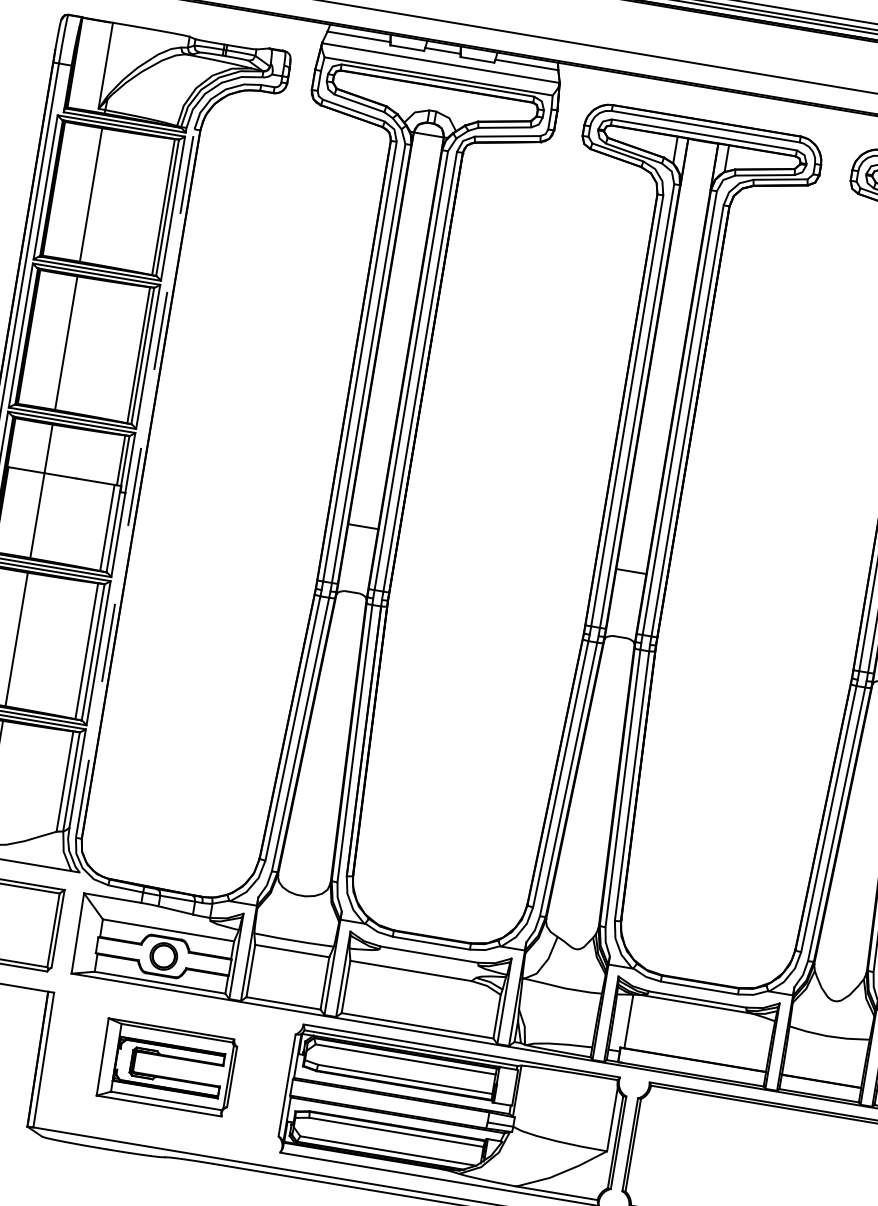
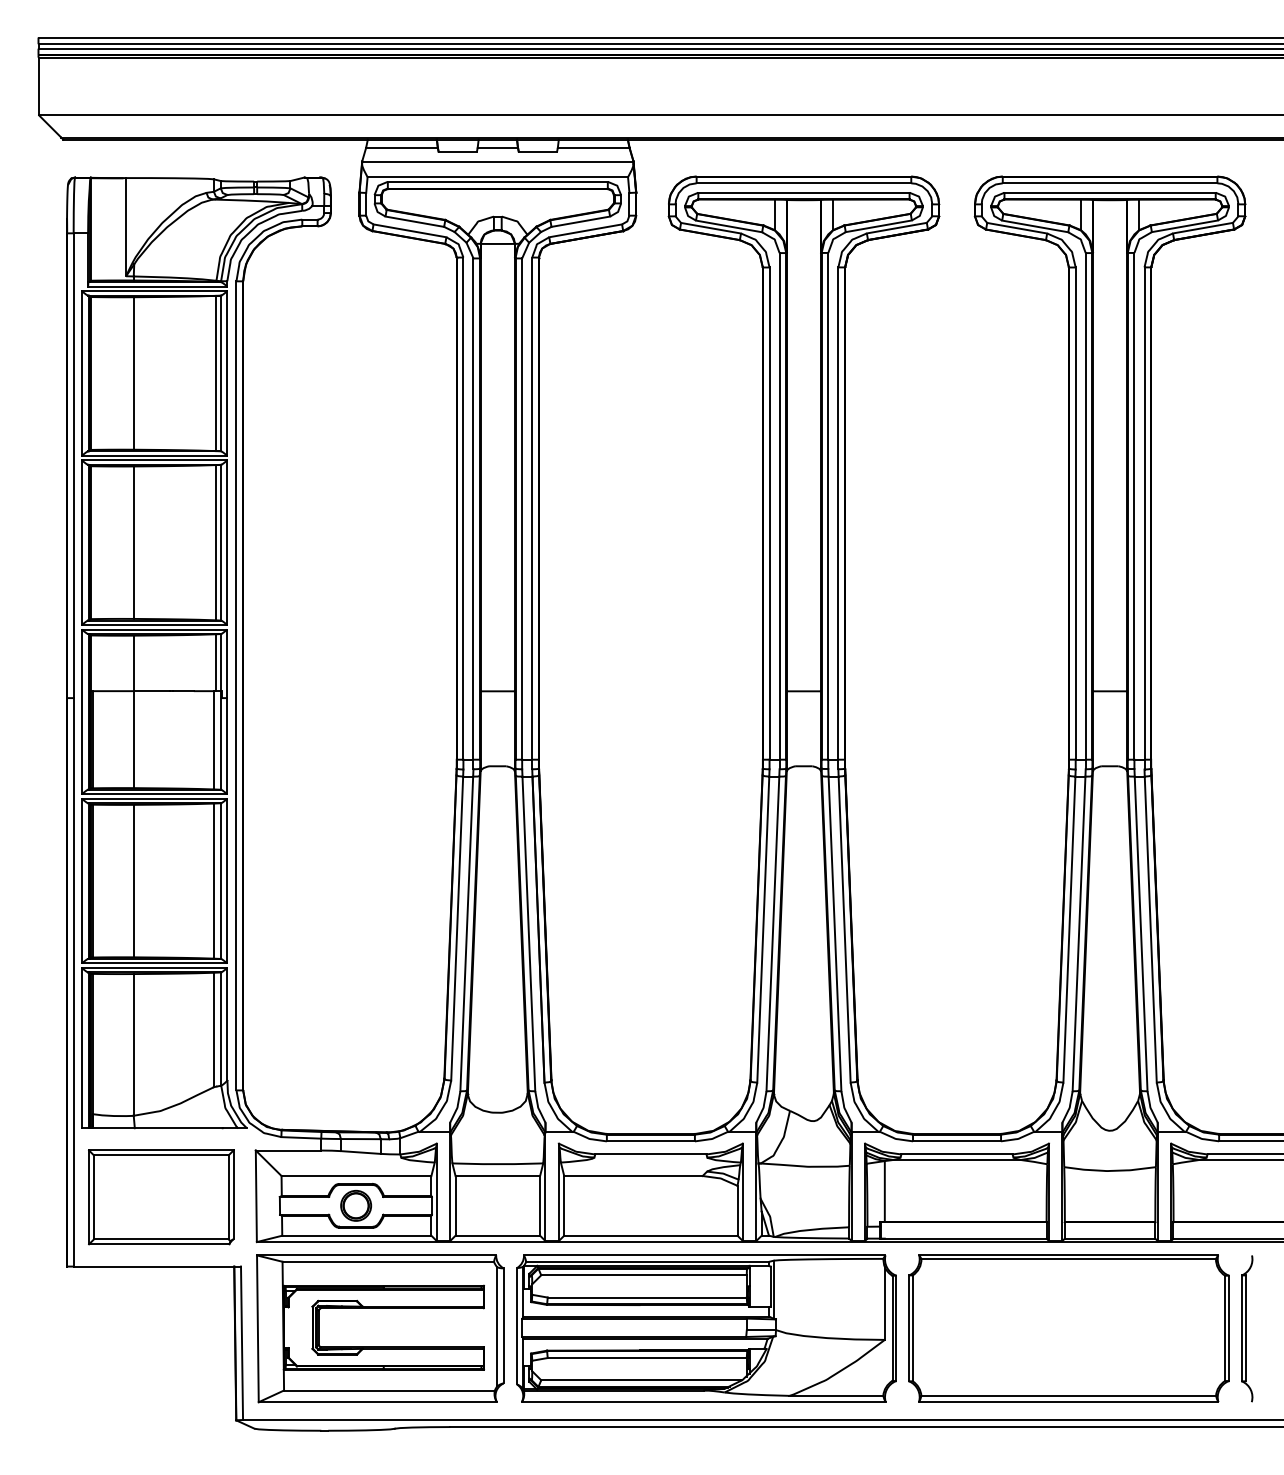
line: (135, 483) -> (236, 685), dashed -> solid
part: (167, 1067) -> (380, 1328), size x1.67

